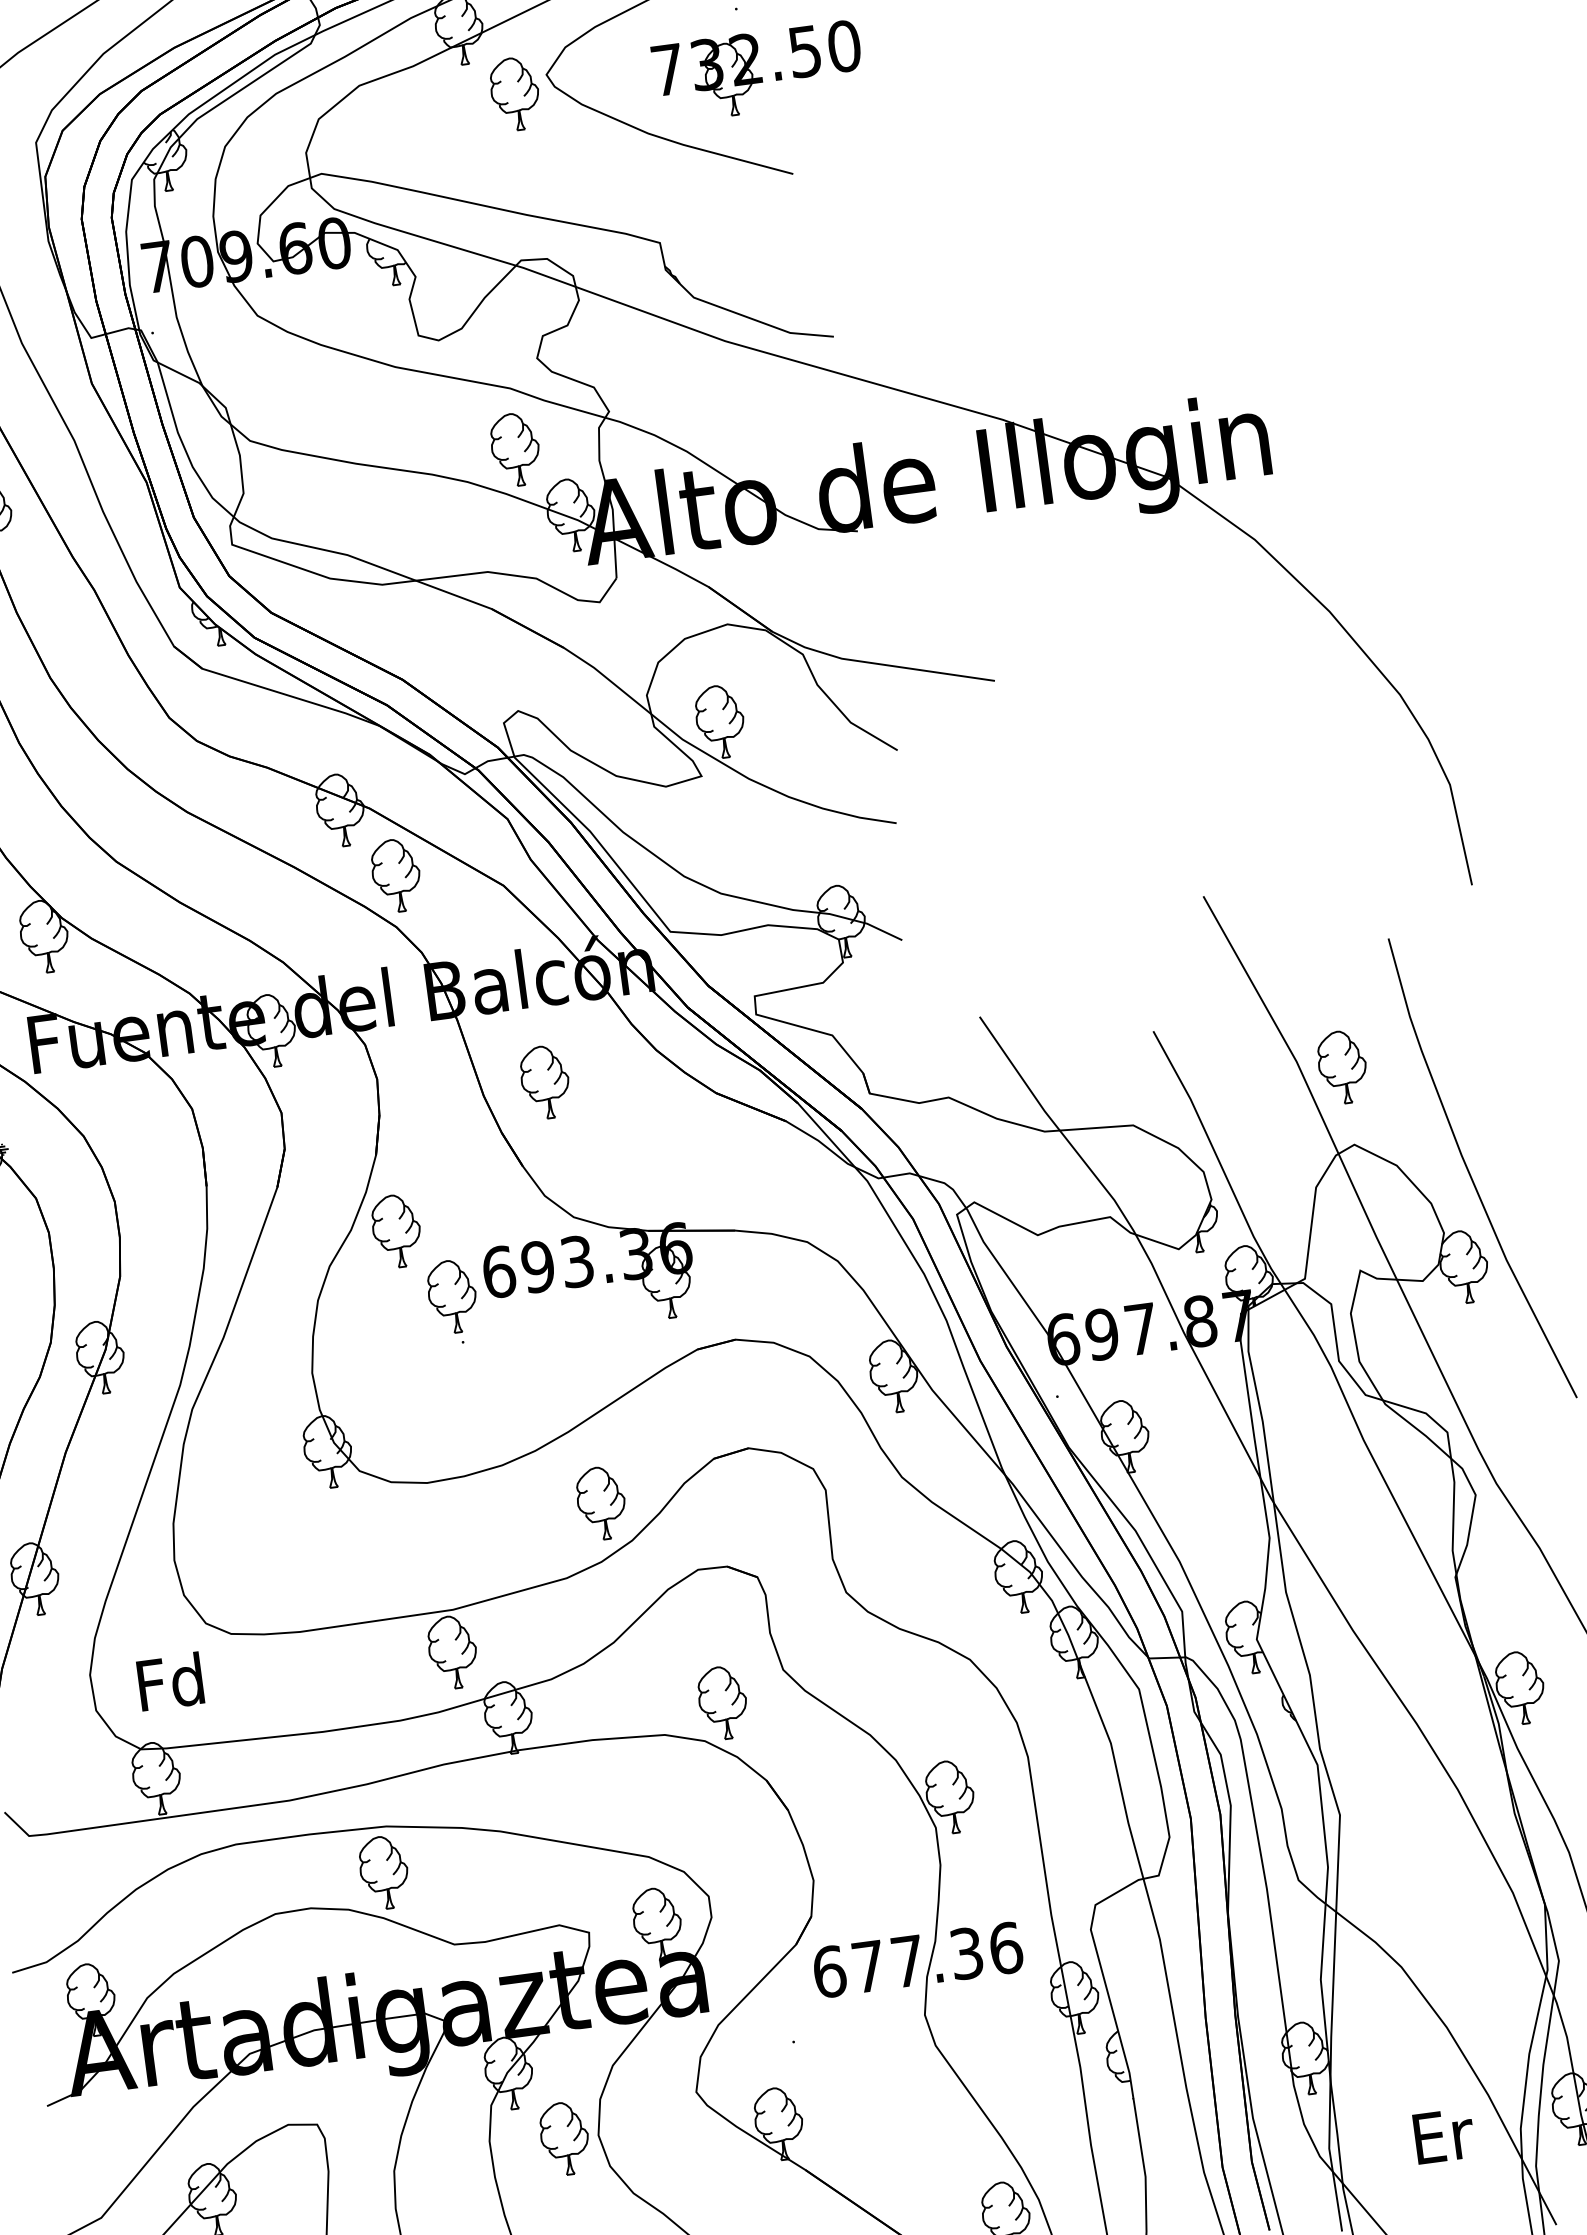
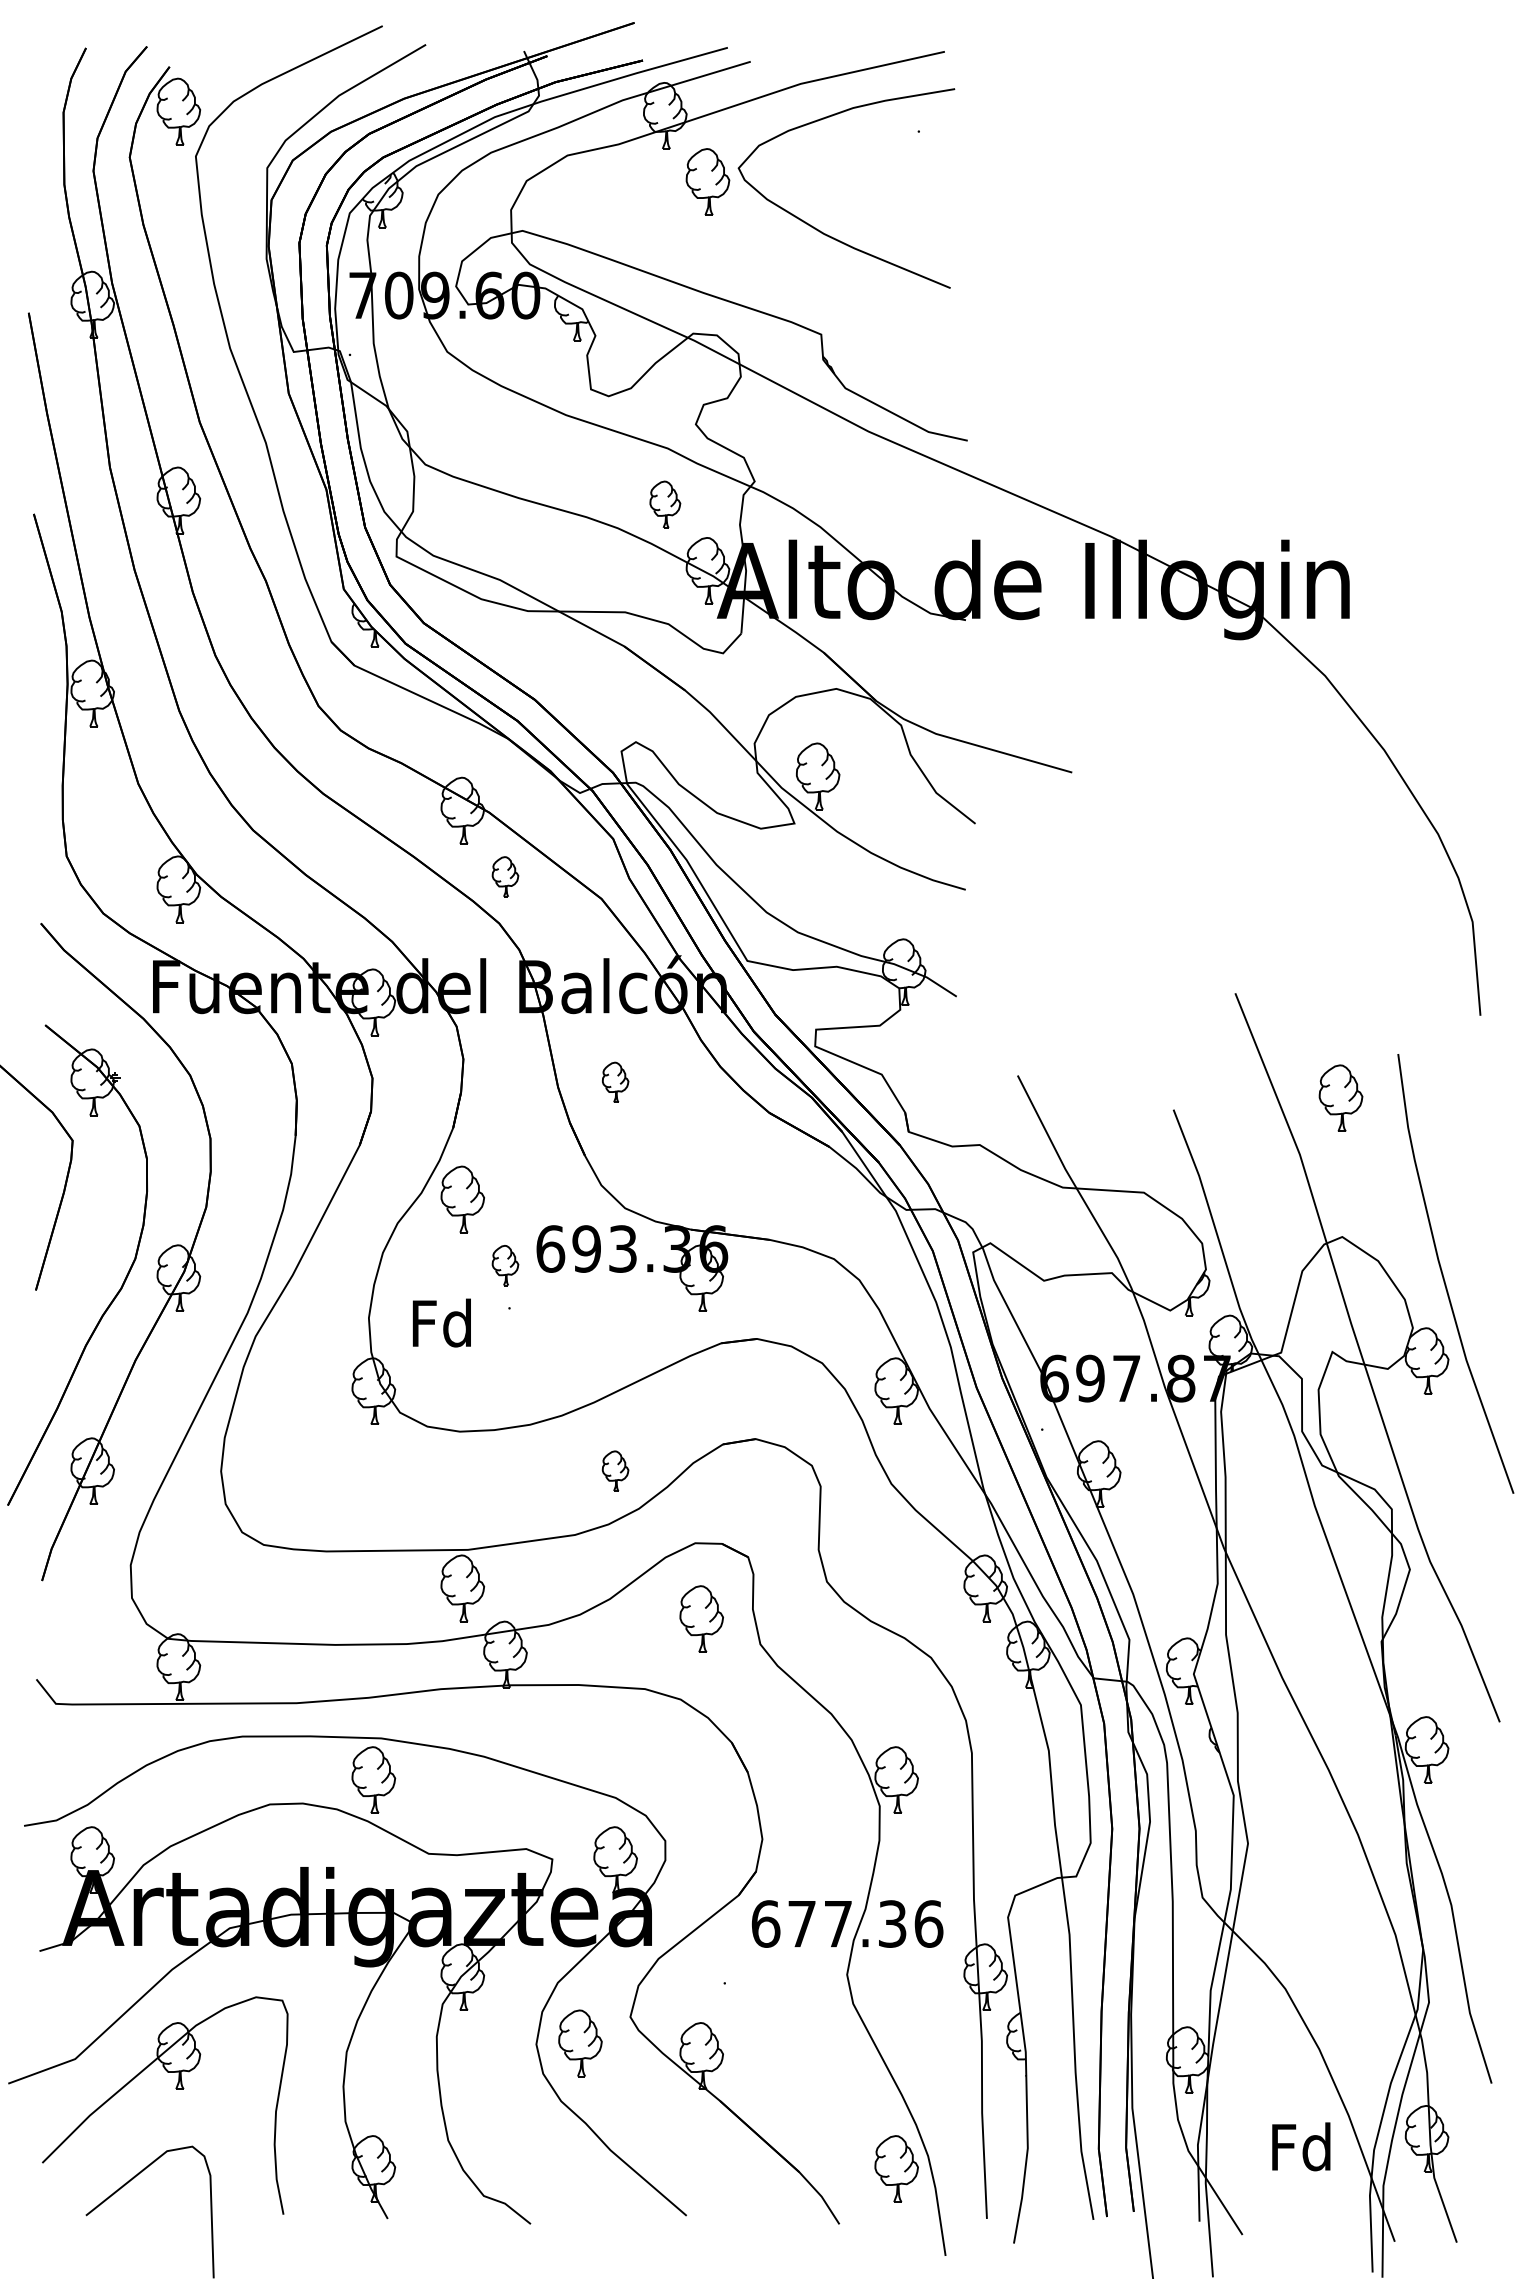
part: (758, 72) -> (931, 191), removed
part: (515, 449) -> (665, 504), size x0.7
part: (396, 875) -> (505, 876), size x0.6
part: (1342, 1066) -> (1340, 1097), moved
part: (545, 1082) -> (615, 1082), size x0.6
part: (452, 1296) -> (505, 1265), size x0.6
part: (601, 1502) -> (615, 1470), size x0.6
text: (169, 1681) -> (441, 1322), moved
part: (722, 1702) -> (701, 1618), moved
text: (1441, 2135) -> (1301, 2146), Er -> Fd
part: (564, 2138) -> (580, 2043), moved

